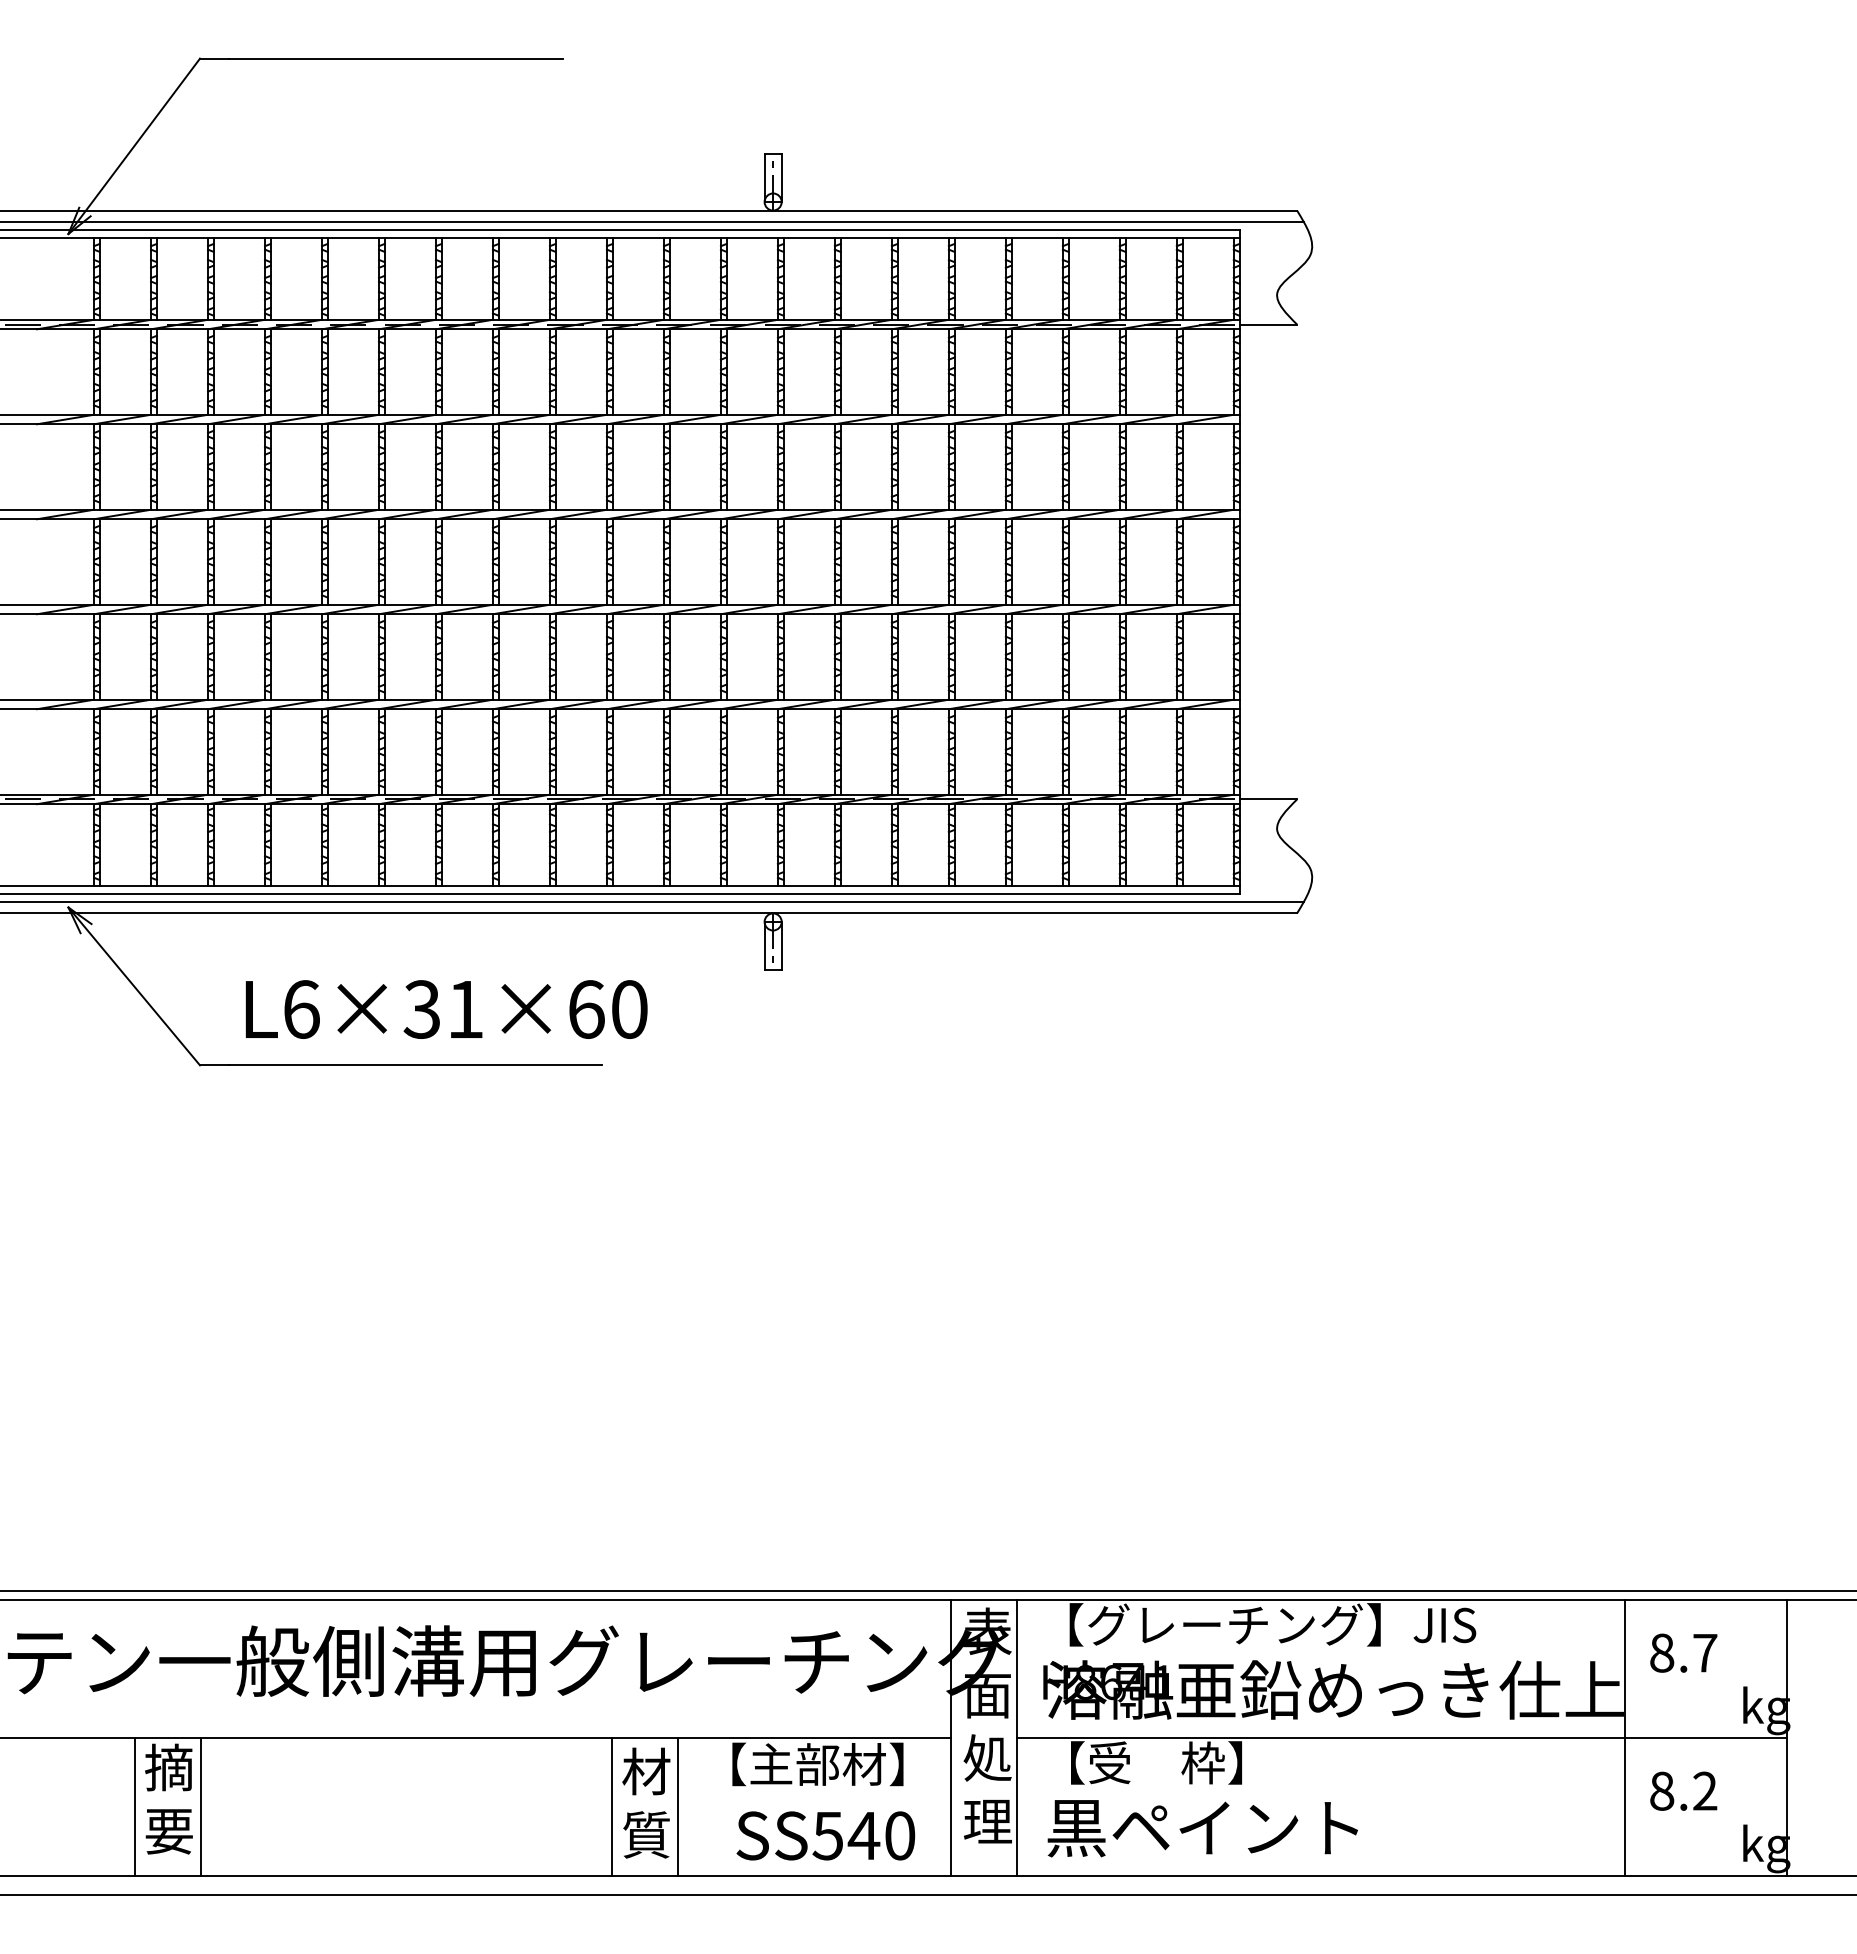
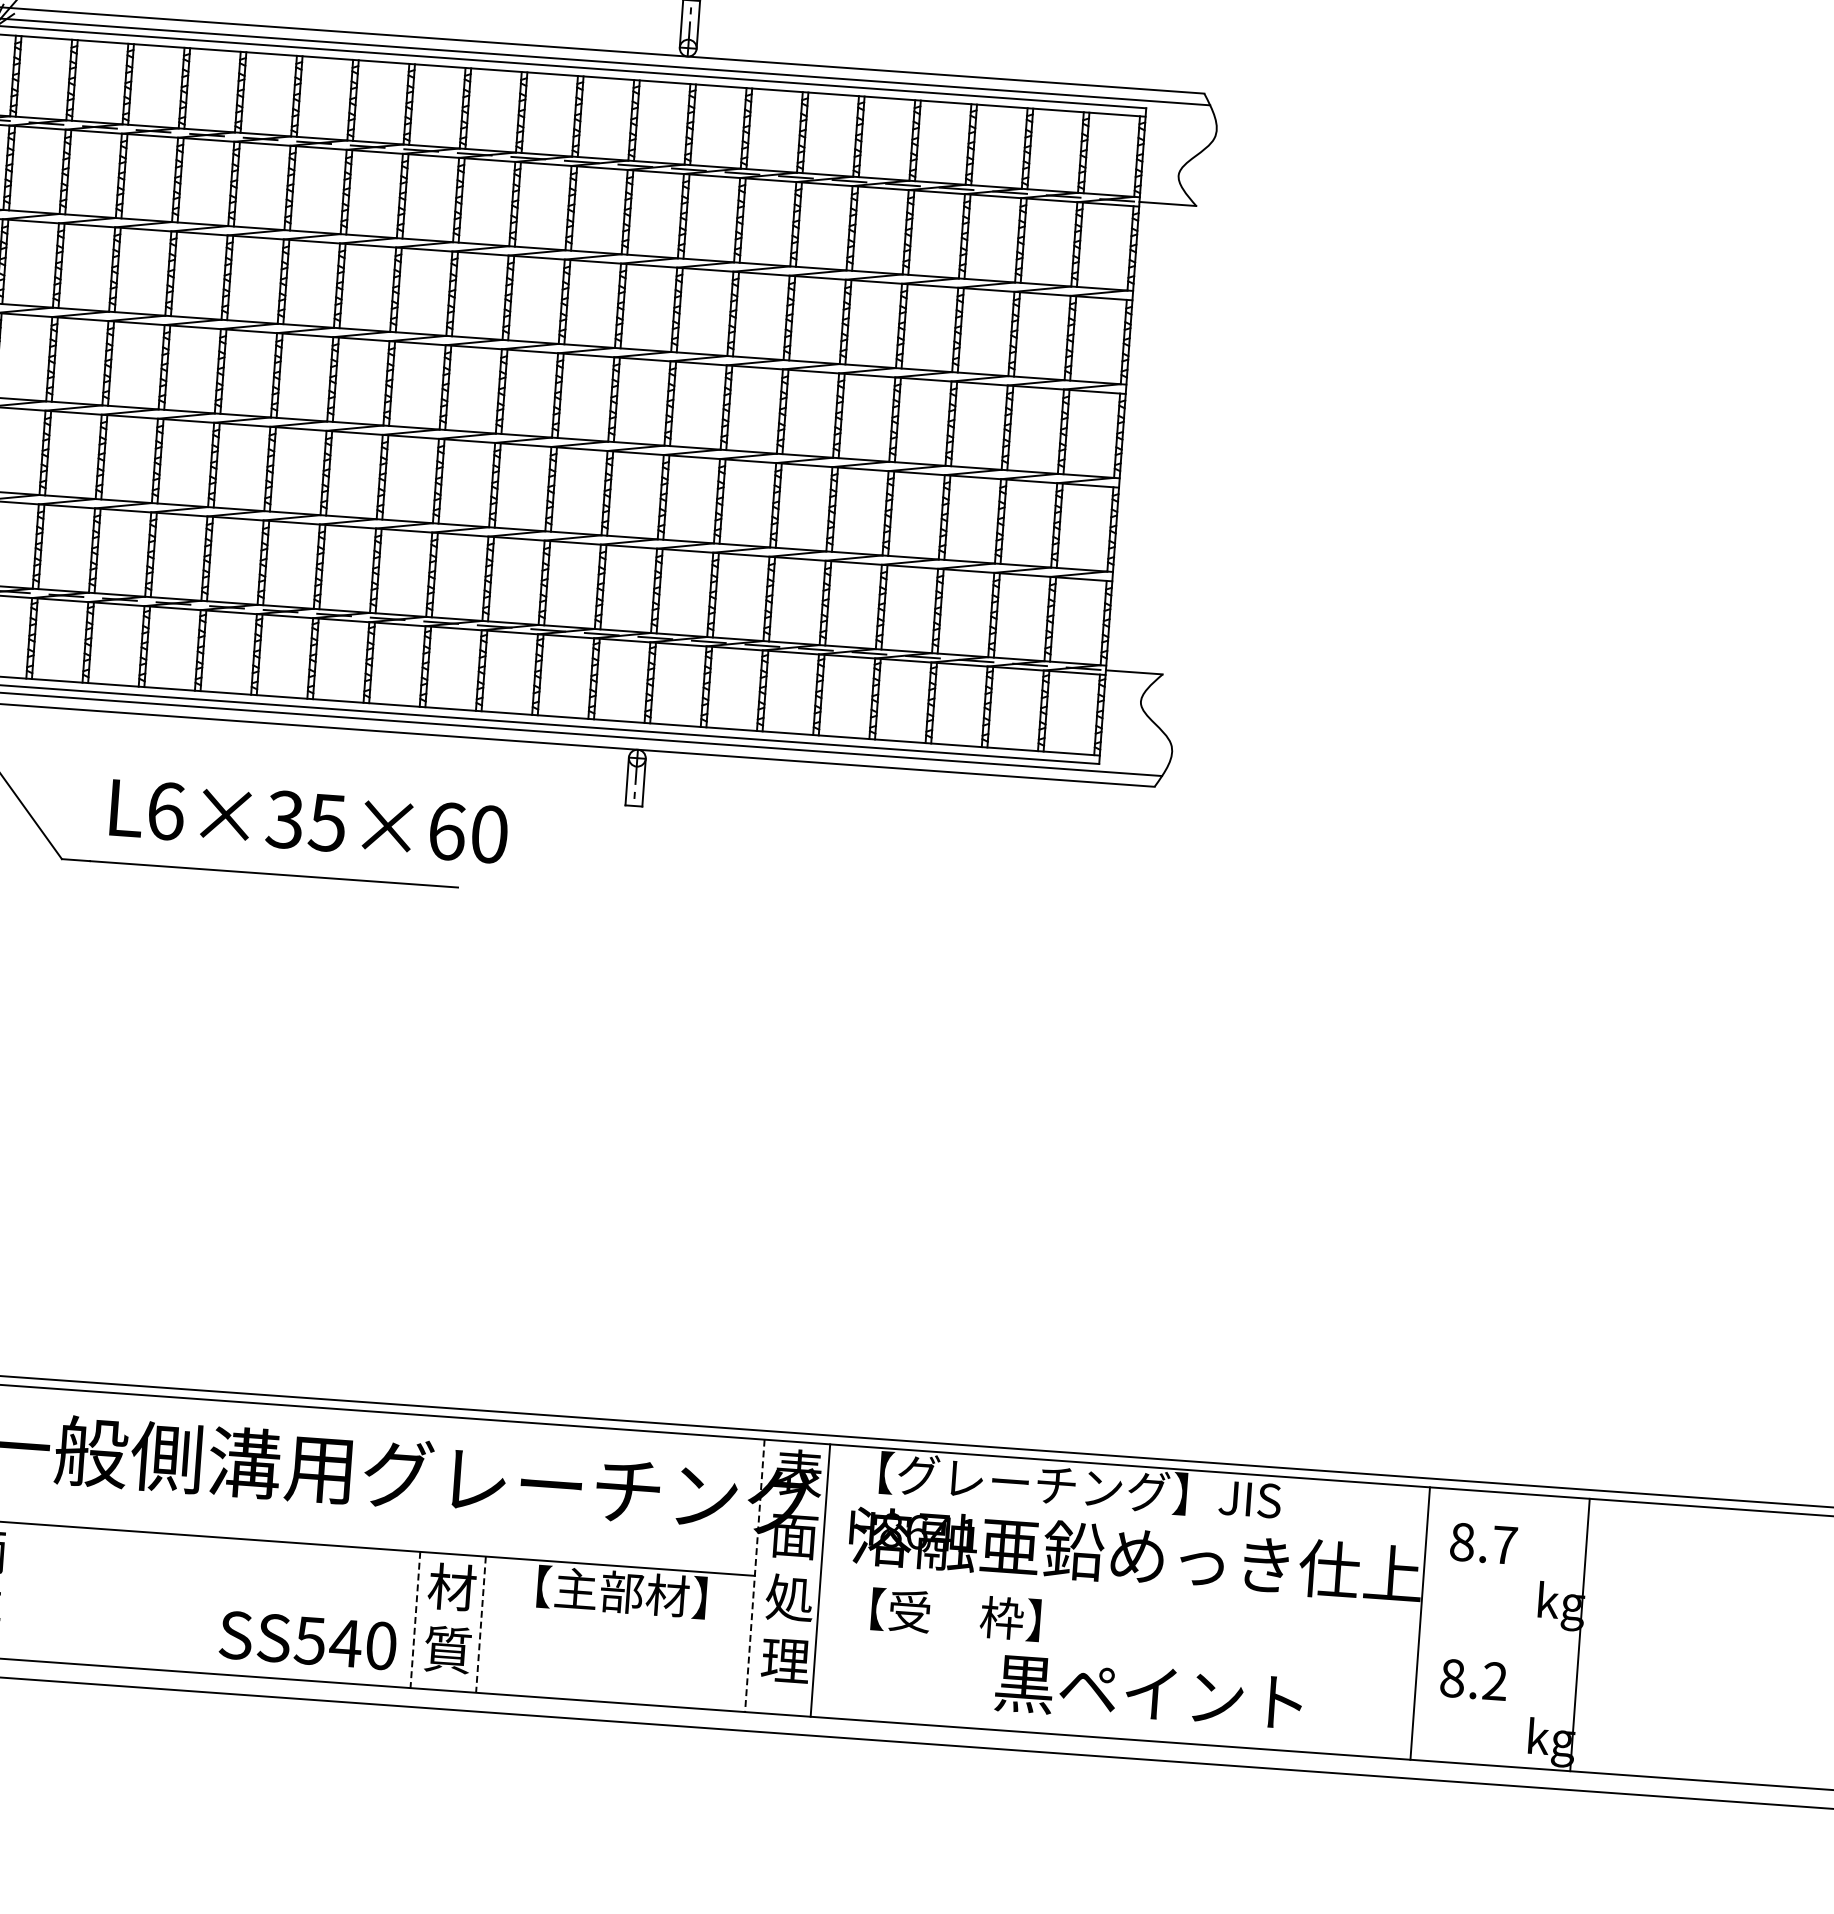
text: (464, 1009) -> (326, 822), L6×31×60 -> L6×35×60
line: (950, 1738) -> (754, 1576), solid -> dashed
line: (1402, 1738) -> (1200, 1608), removed
line: (201, 1807) -> (10, 1591), removed
line: (611, 1807) -> (415, 1620), solid -> dashed
line: (678, 1807) -> (481, 1624), solid -> dashed
text: (1202, 1828) -> (1148, 1693), moved
text: (825, 1835) -> (307, 1640), moved

